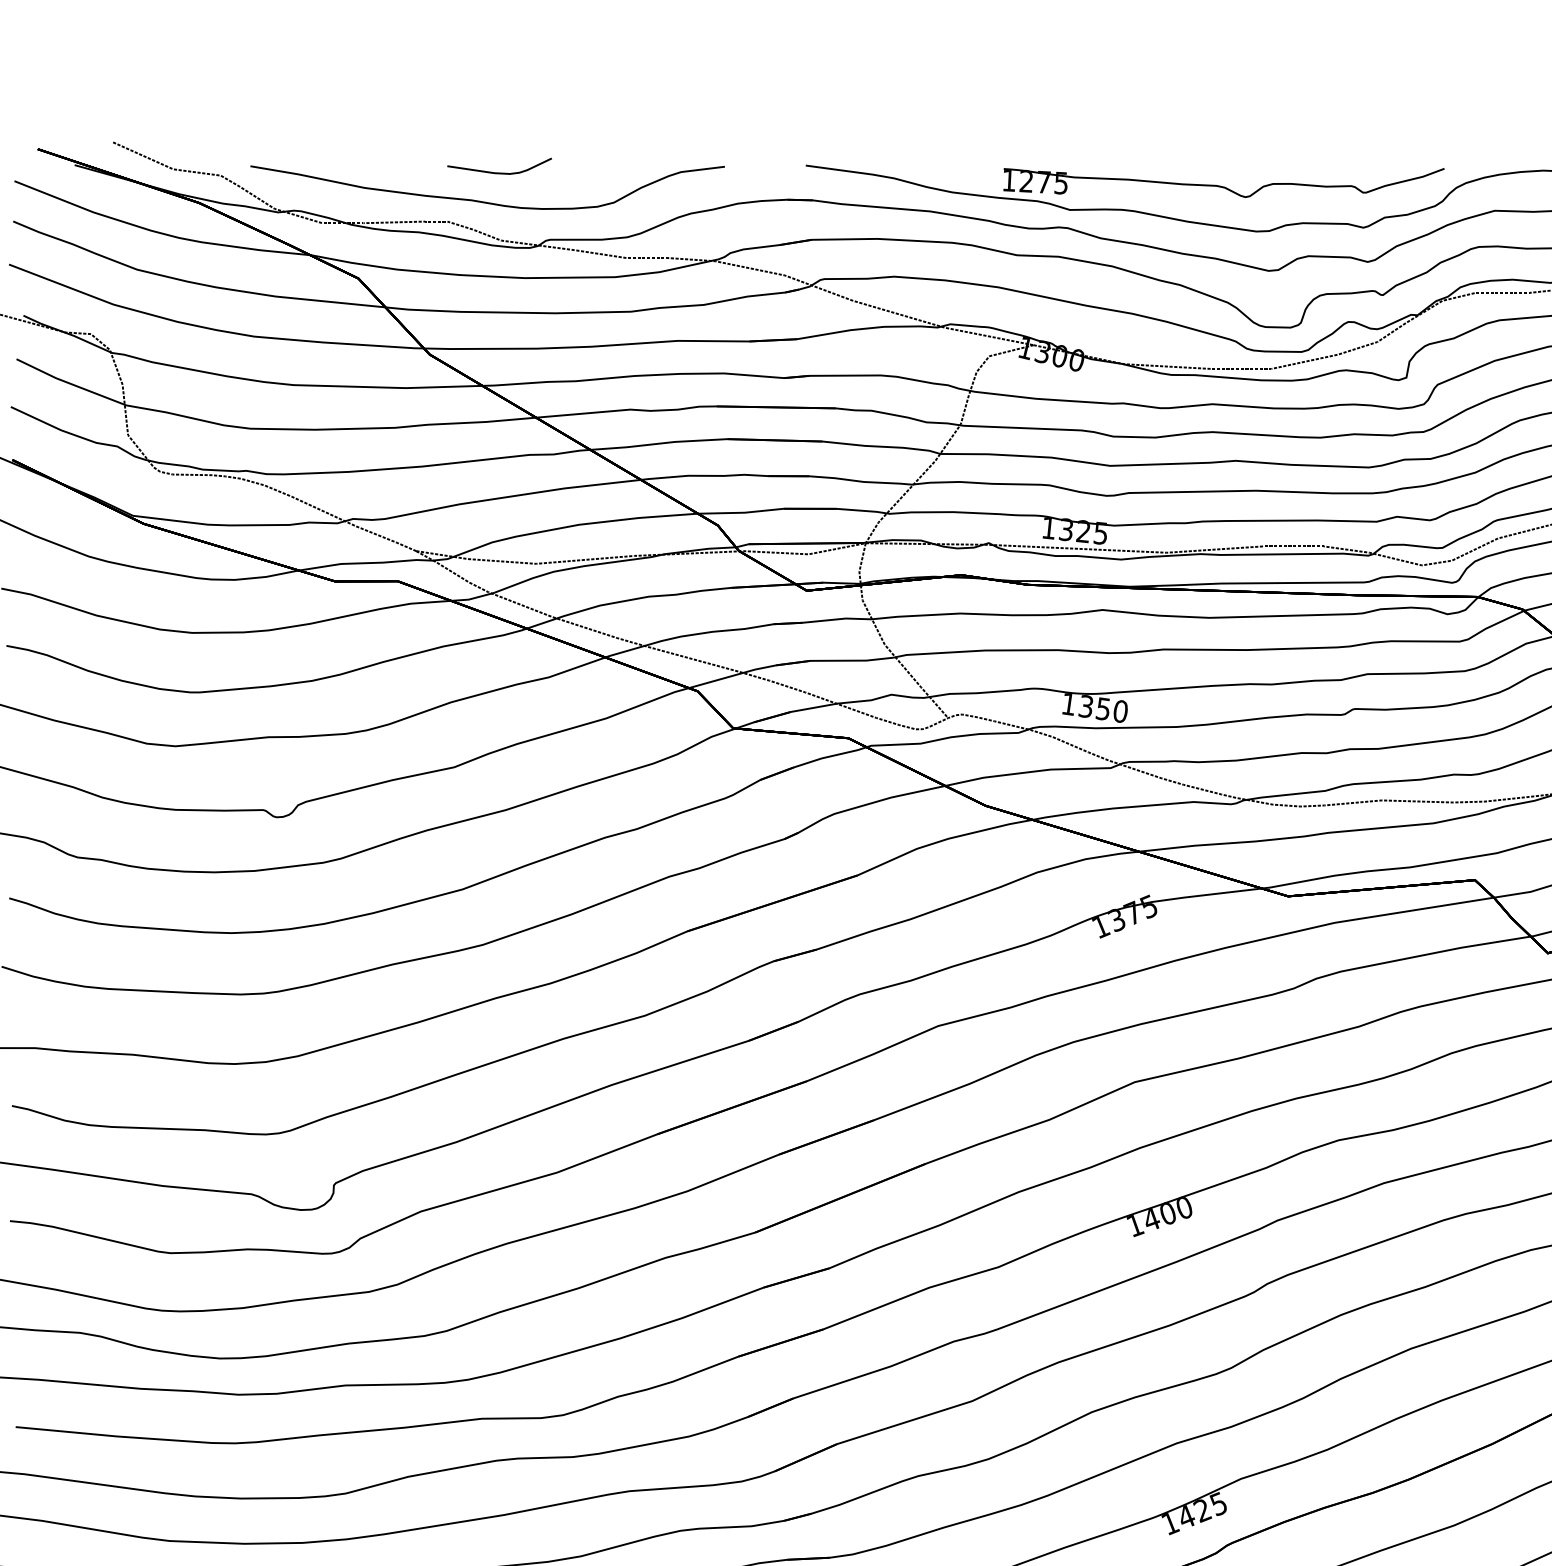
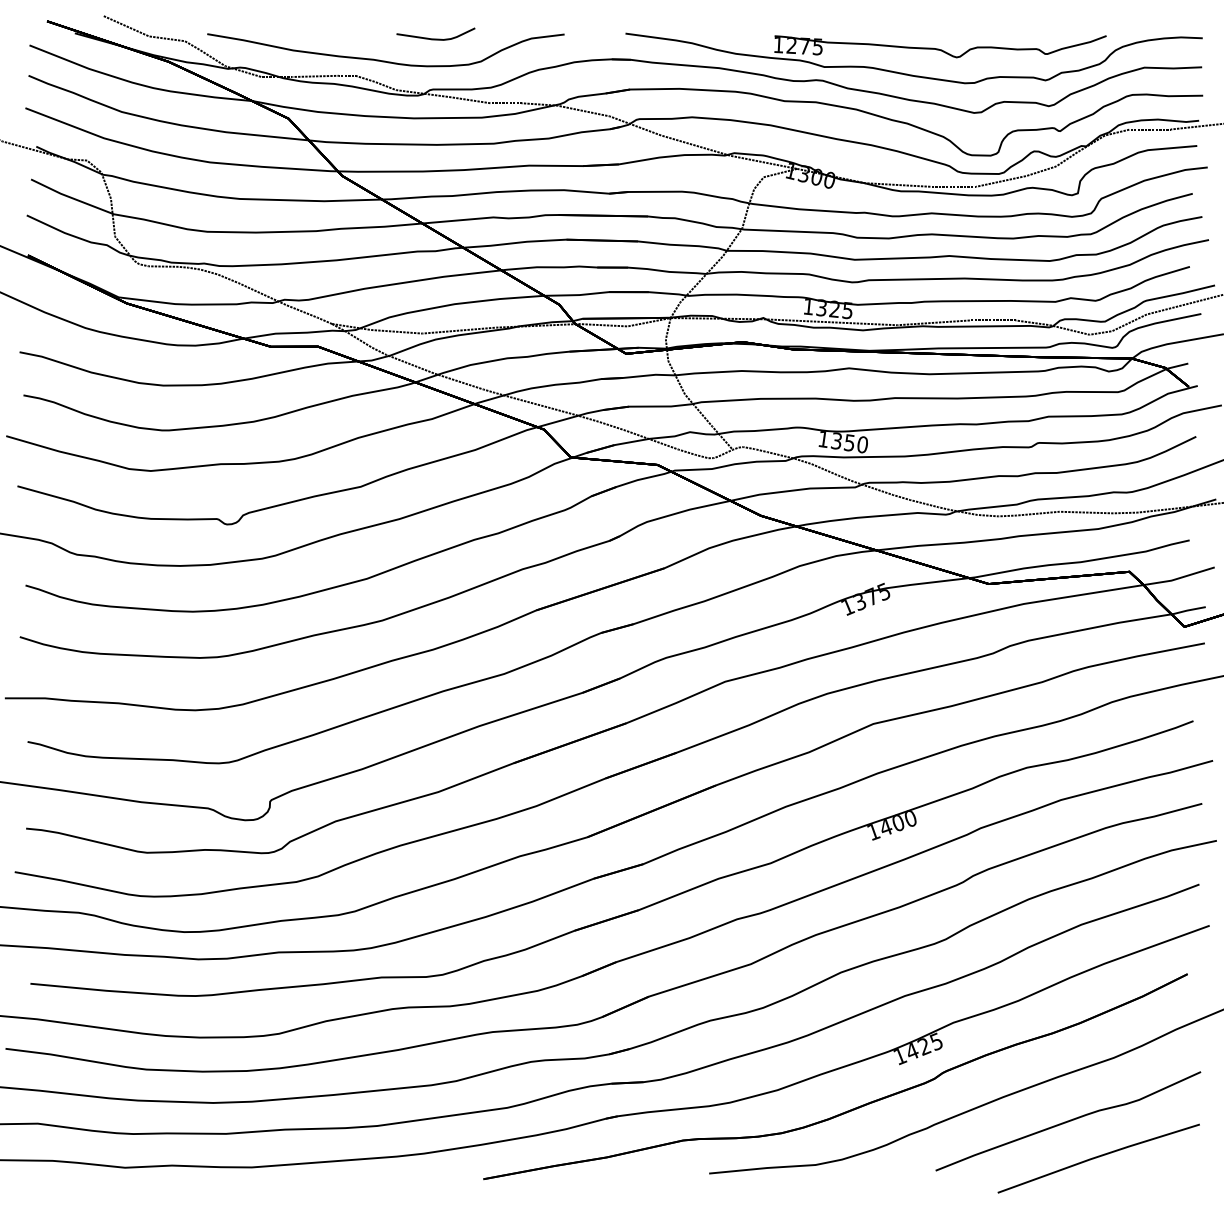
part: (499, 165) -> (435, 33), moved

